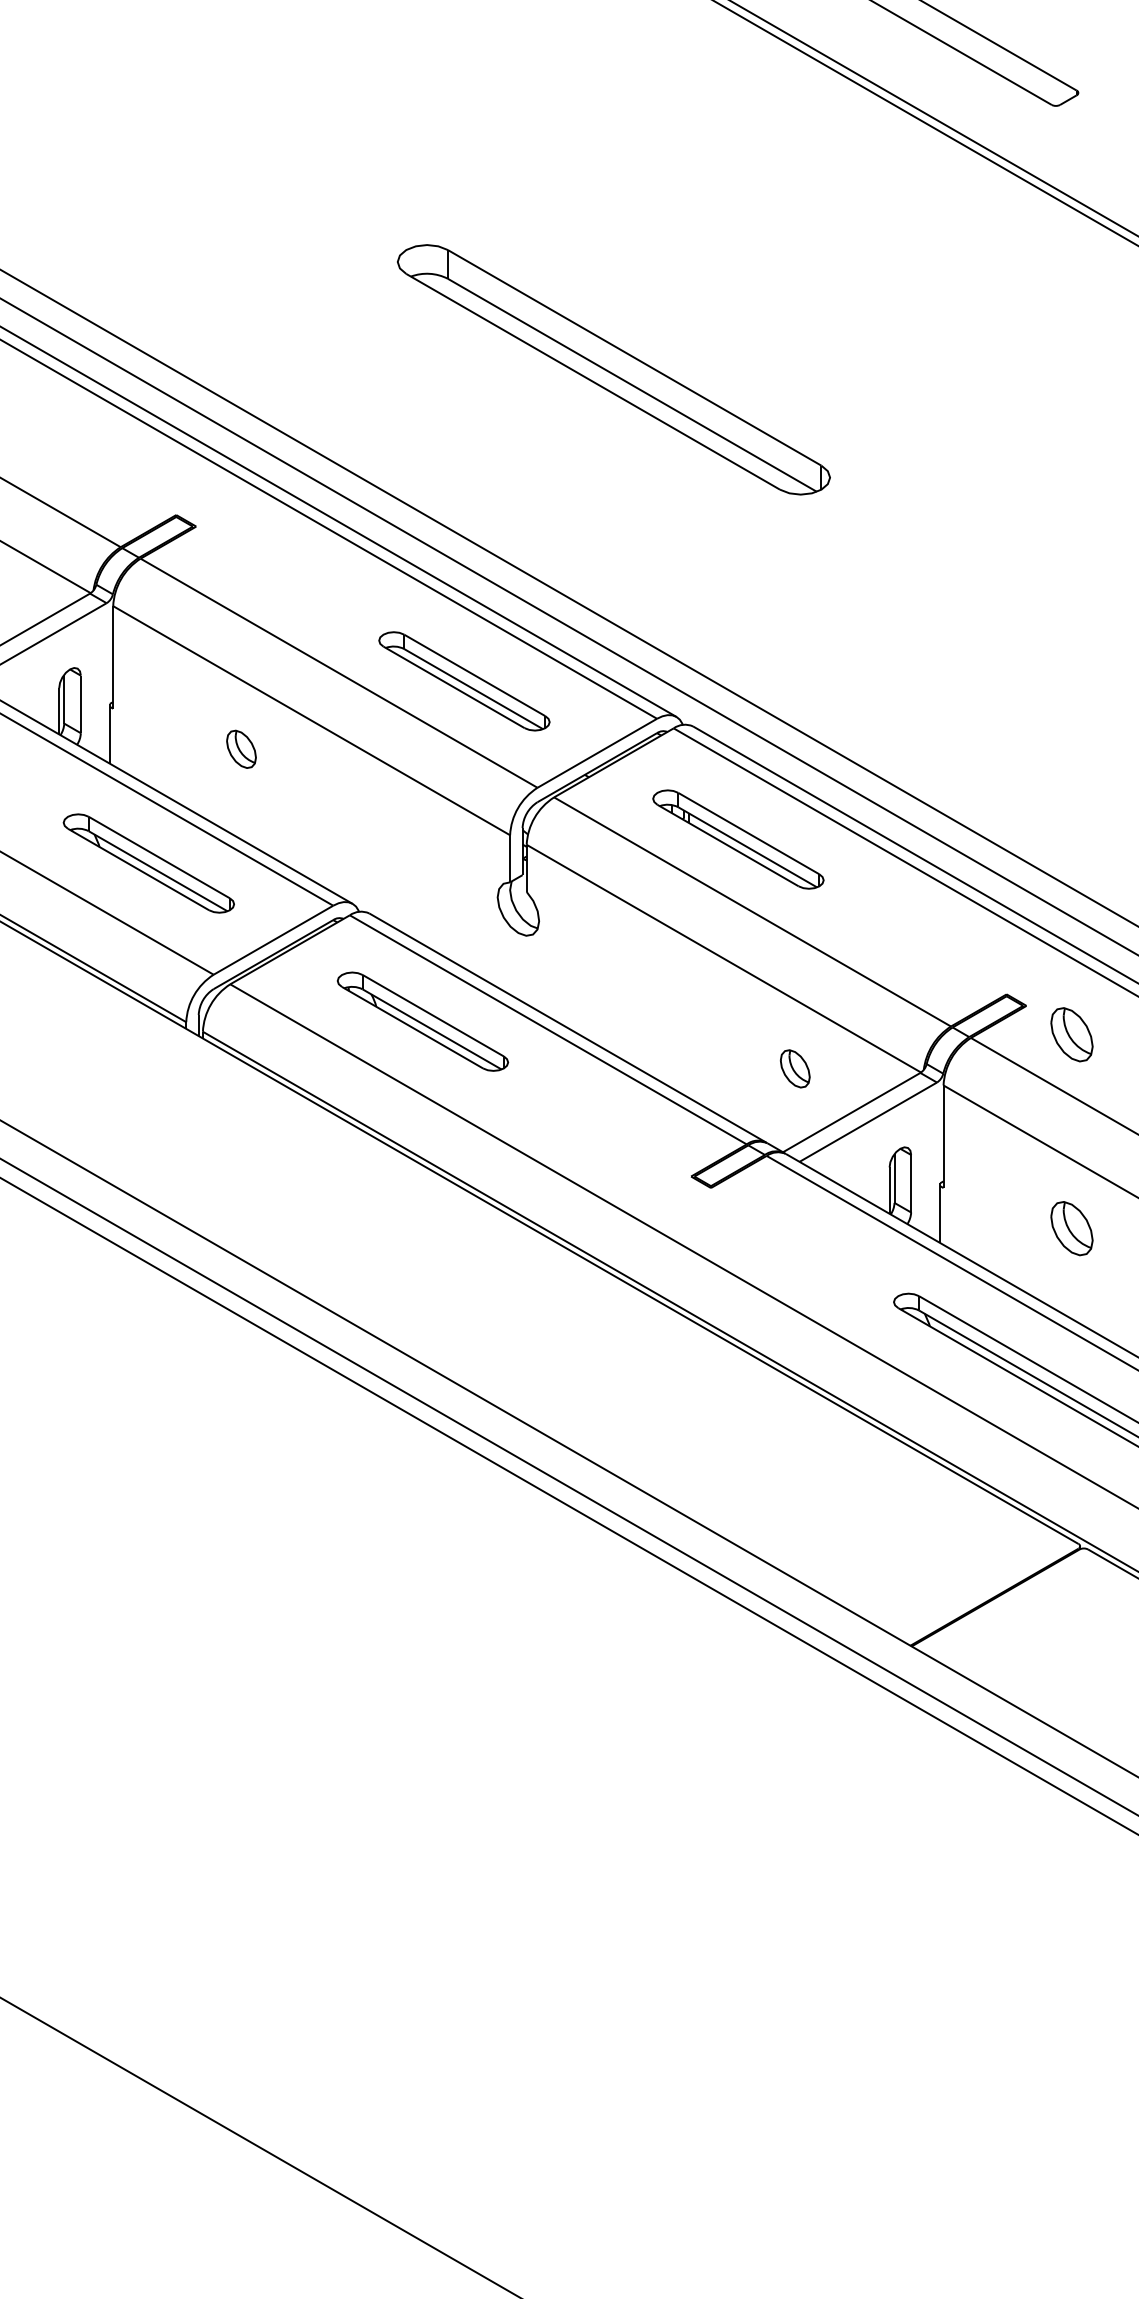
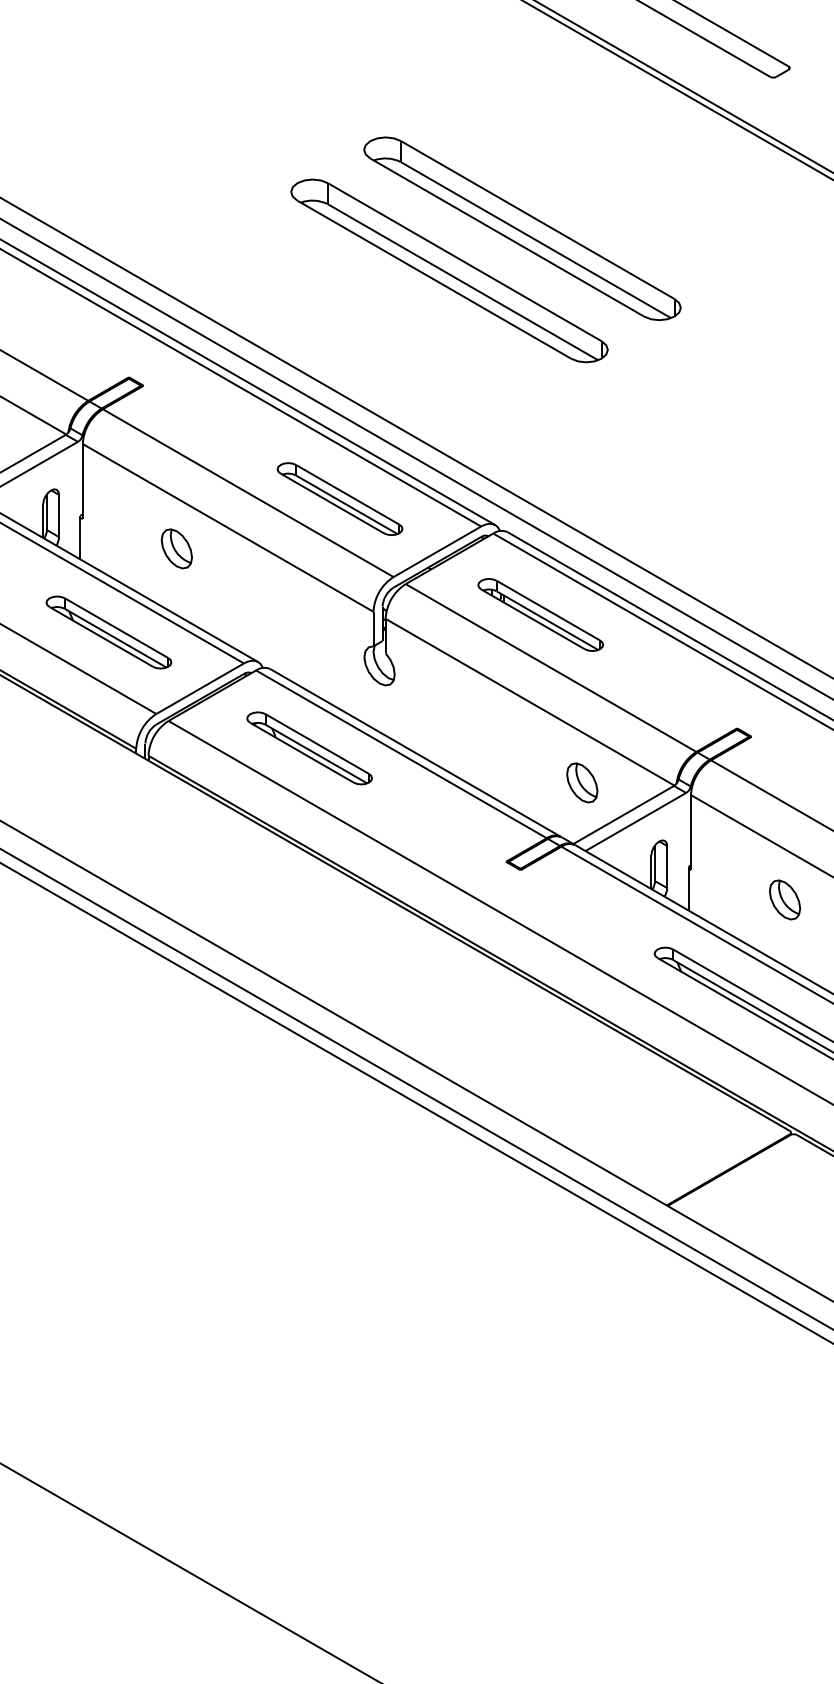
part: (713, 311) -> (522, 228), added
part: (241, 748) -> (176, 548), size x1.43
part: (1072, 1034) -> (785, 757), removed
part: (795, 1068) -> (582, 782), size x1.43

